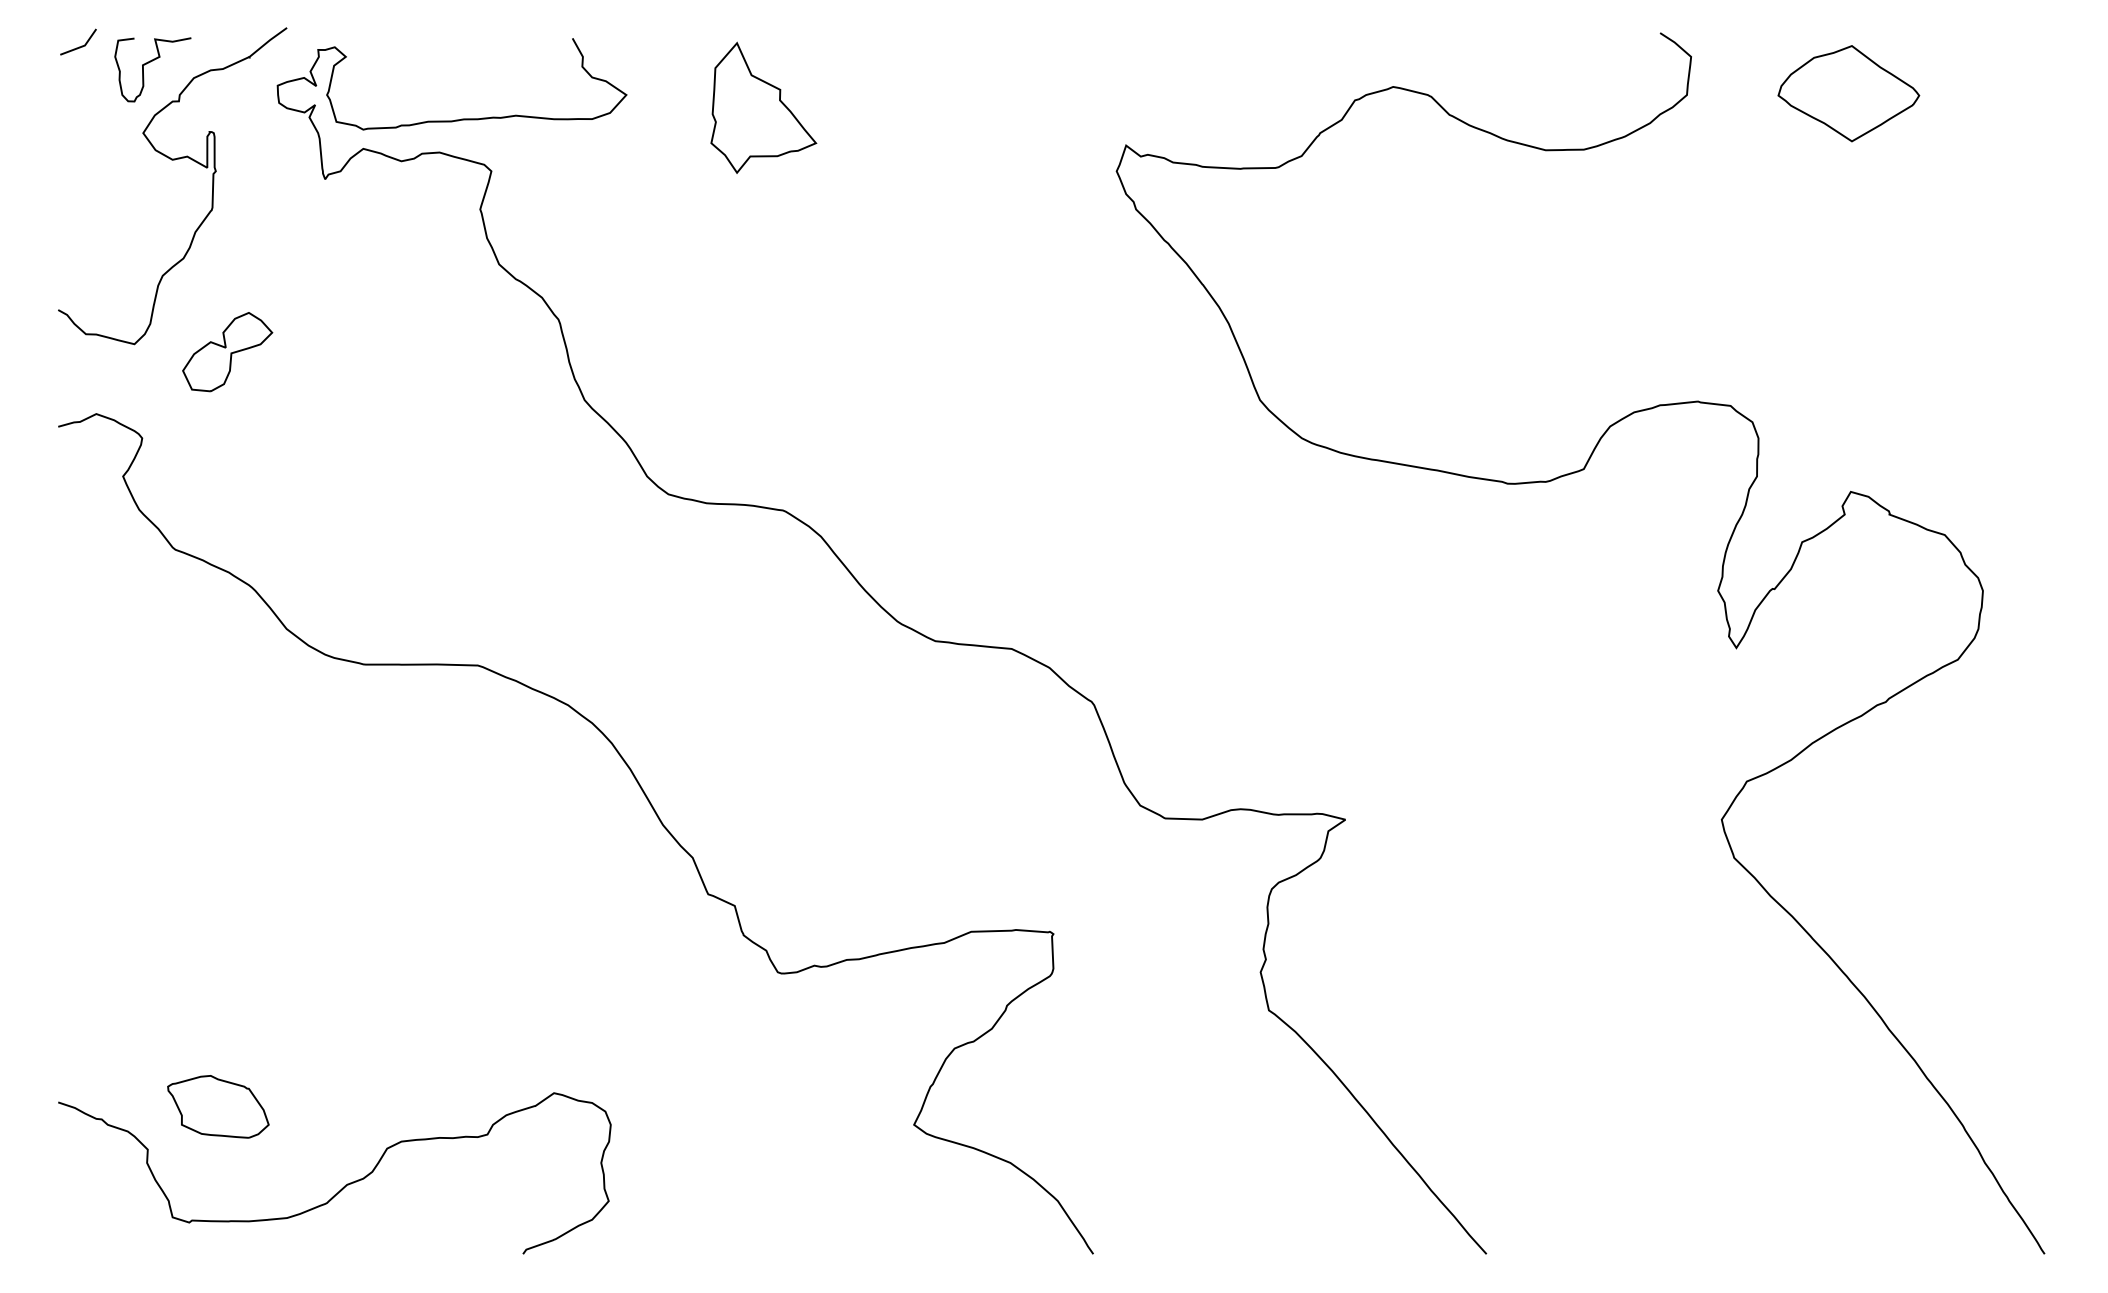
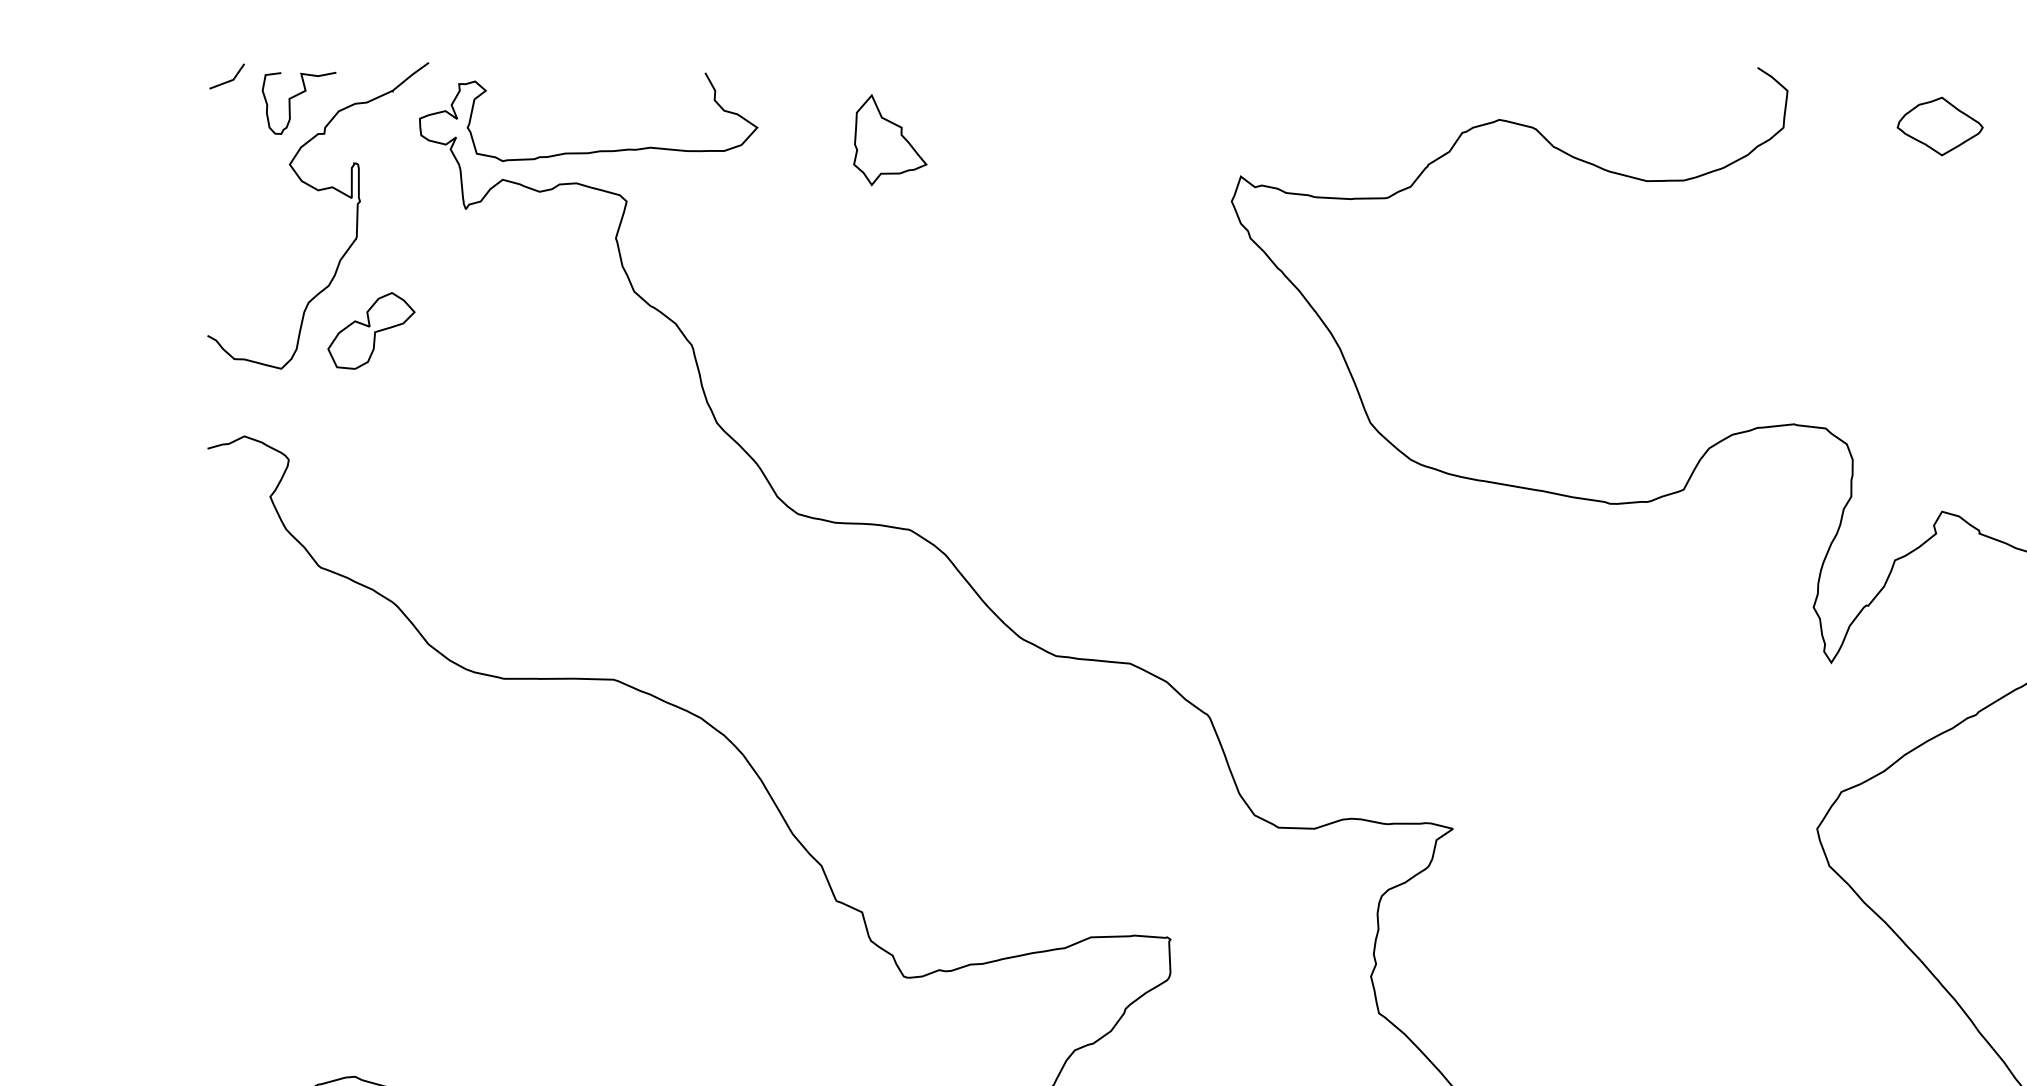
part: (1848, 93) -> (1939, 126), size x0.62
part: (763, 107) -> (889, 139), size x0.71
part: (227, 352) -> (371, 331), moved

